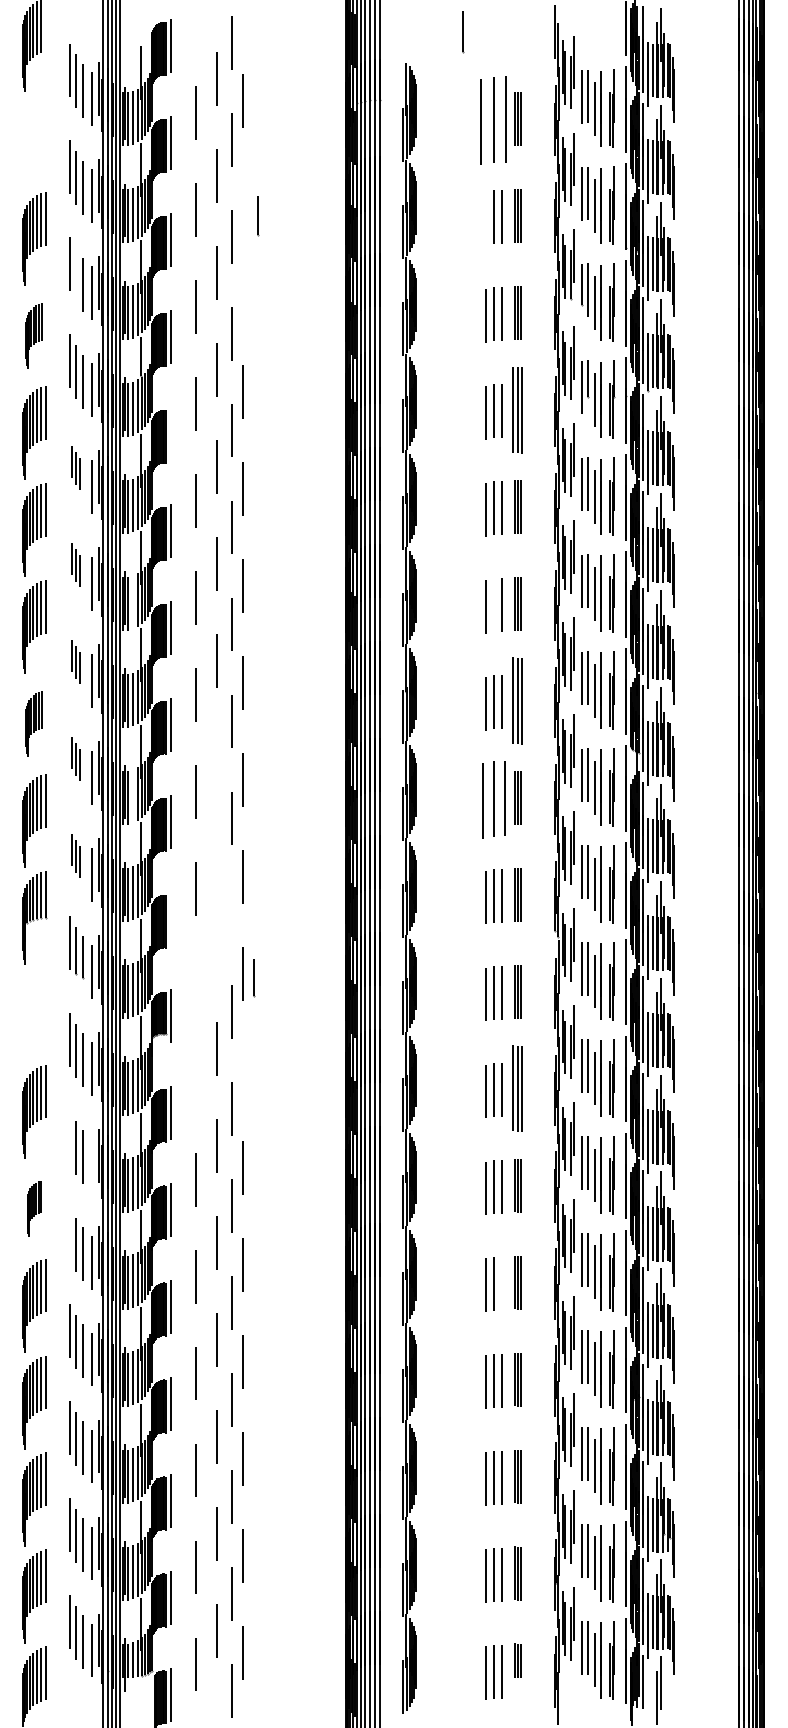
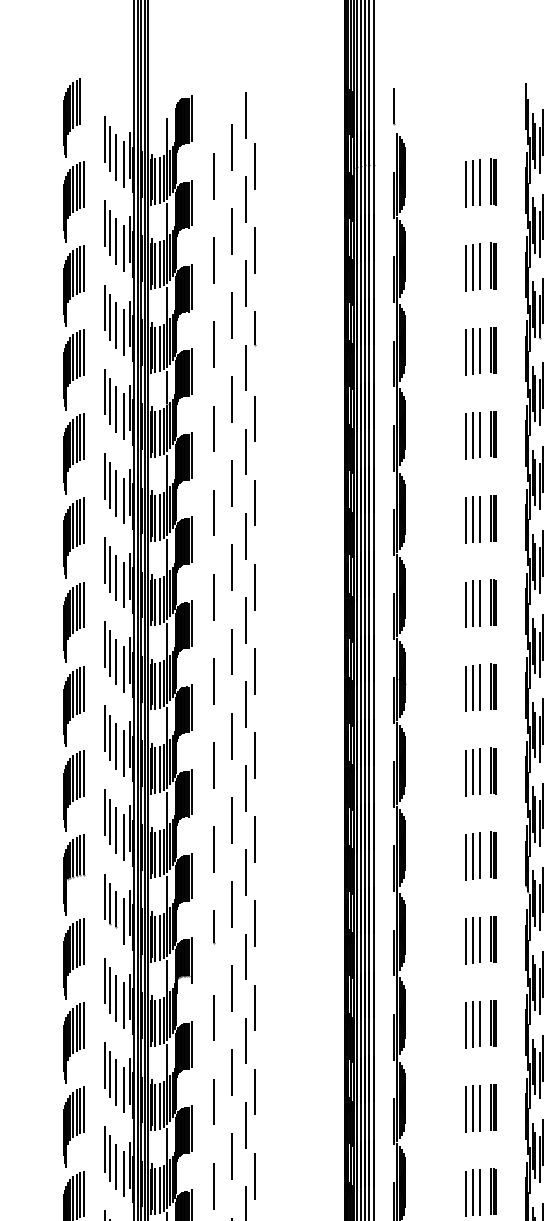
line: (463, 32) -> (394, 106), moved
part: (493, 120) -> (472, 183), size x0.62
part: (34, 141) -> (74, 201), added
line: (242, 197) -> (254, 249), added
line: (258, 216) -> (255, 328), moved
line: (486, 218) -> (466, 268), added
line: (75, 275) -> (109, 317), added
part: (34, 335) -> (74, 369), size x1.43
part: (517, 409) -> (493, 433), size x0.62
line: (170, 434) -> (192, 455), added
part: (76, 467) -> (110, 484), size x1.67
part: (76, 564) -> (110, 568), size x1.67
line: (132, 602) -> (159, 601), added
line: (493, 605) -> (472, 603), added
part: (76, 661) -> (110, 652), size x1.67
part: (517, 700) -> (493, 686), size x0.62
part: (34, 723) -> (74, 706), size x1.43
line: (216, 757) -> (232, 735), added
part: (76, 758) -> (110, 736), size x1.67
line: (132, 796) -> (159, 769), added
part: (493, 799) -> (472, 772), size x0.71
line: (216, 854) -> (232, 819), added
part: (76, 855) -> (110, 820), size x1.67
line: (232, 915) -> (246, 872), added
line: (170, 919) -> (192, 876), added
line: (216, 951) -> (232, 904), added
line: (254, 978) -> (214, 927), moved
part: (34, 1014) -> (74, 958), added
line: (242, 1070) -> (254, 1007), added
line: (195, 1082) -> (213, 1017), added
part: (517, 1088) -> (493, 1023), size x0.62
line: (69, 1137) -> (104, 1065), added
line: (91, 1165) -> (123, 1089), added
part: (34, 1208) -> (74, 1127), size x1.67
line: (69, 1234) -> (104, 1149), added
line: (501, 1283) -> (479, 1192), added

